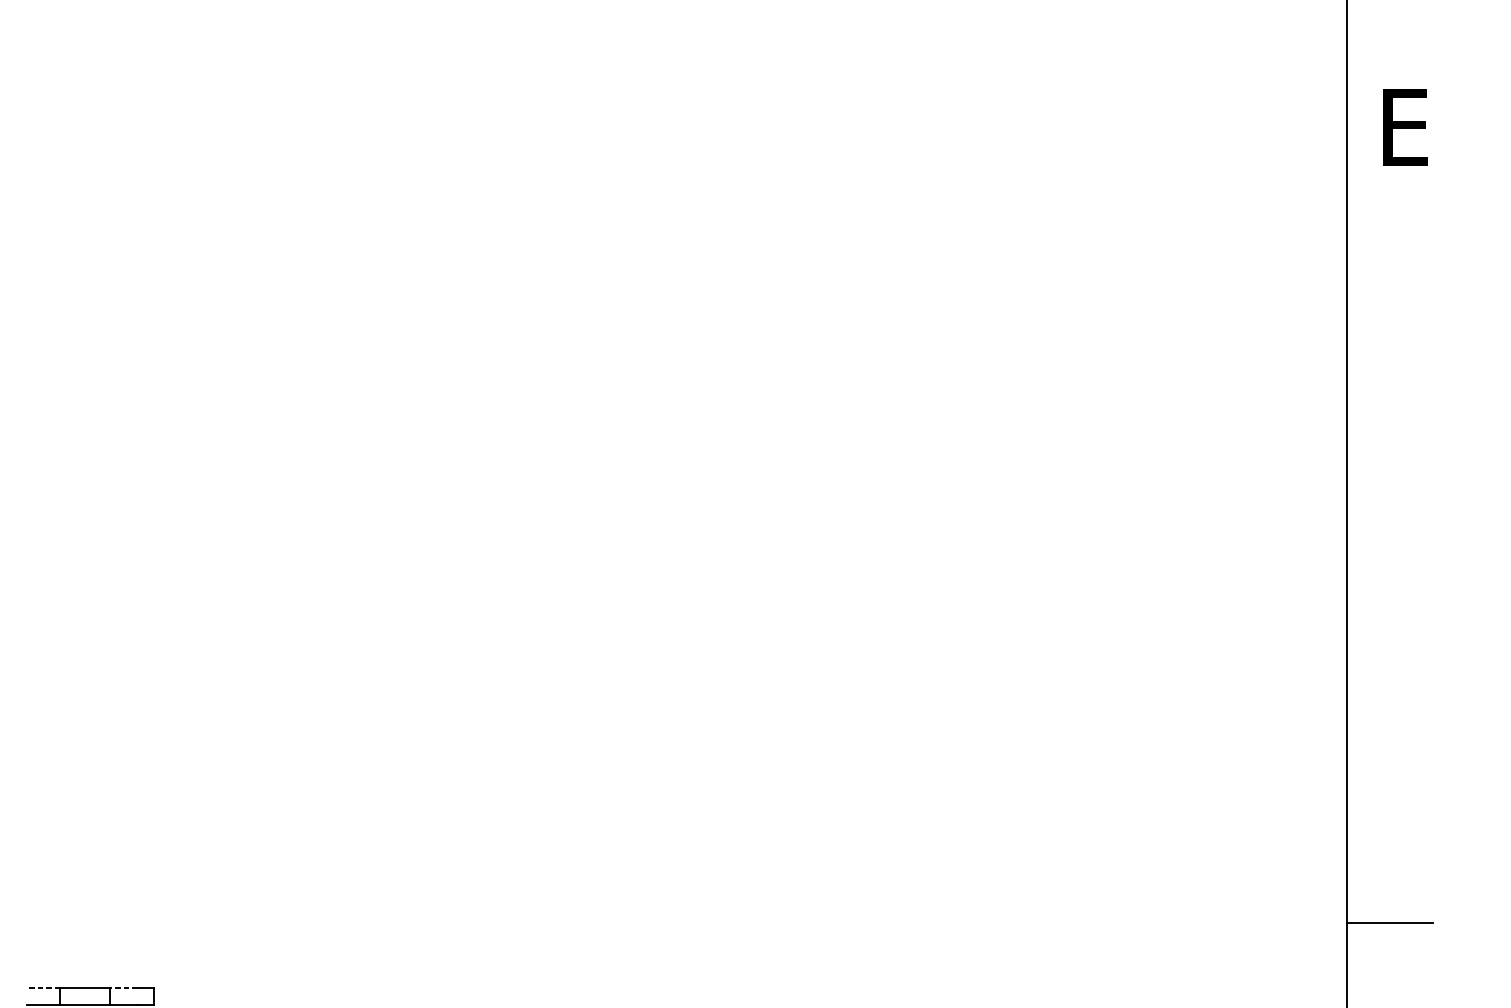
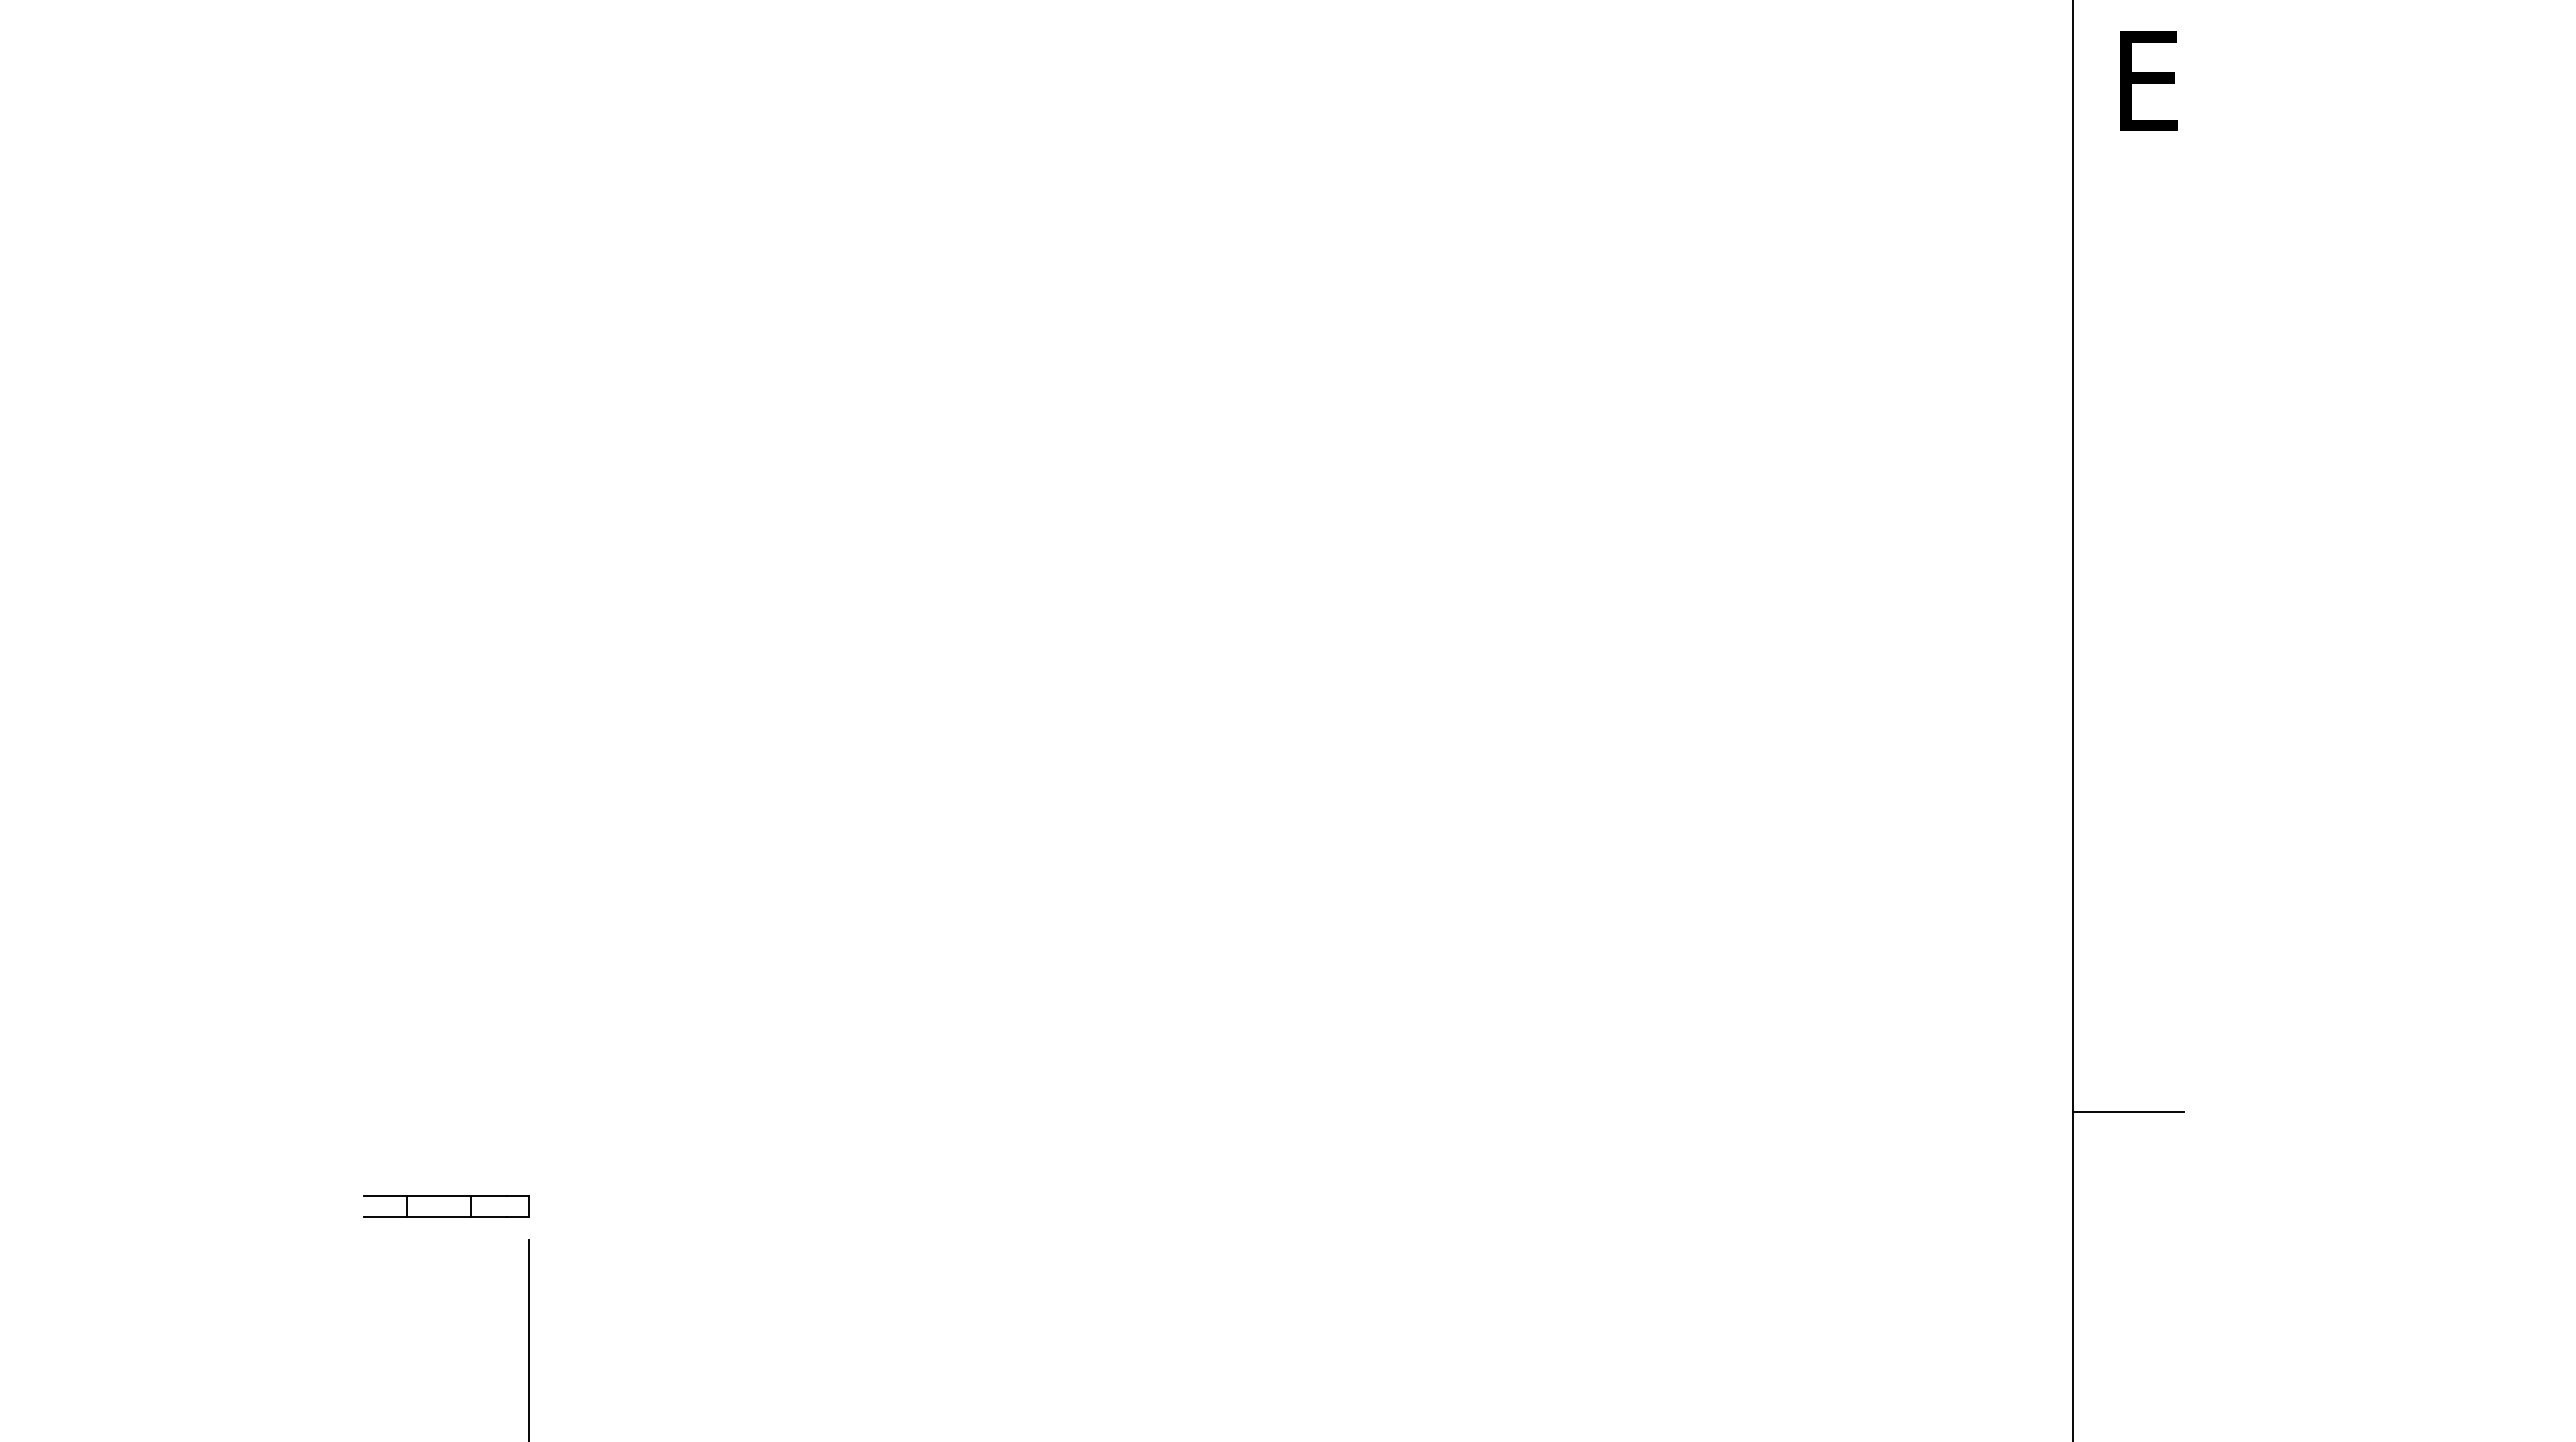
line: (43, 988) -> (384, 1195), dashed -> solid
line: (124, 988) -> (489, 1195), dashed -> solid

